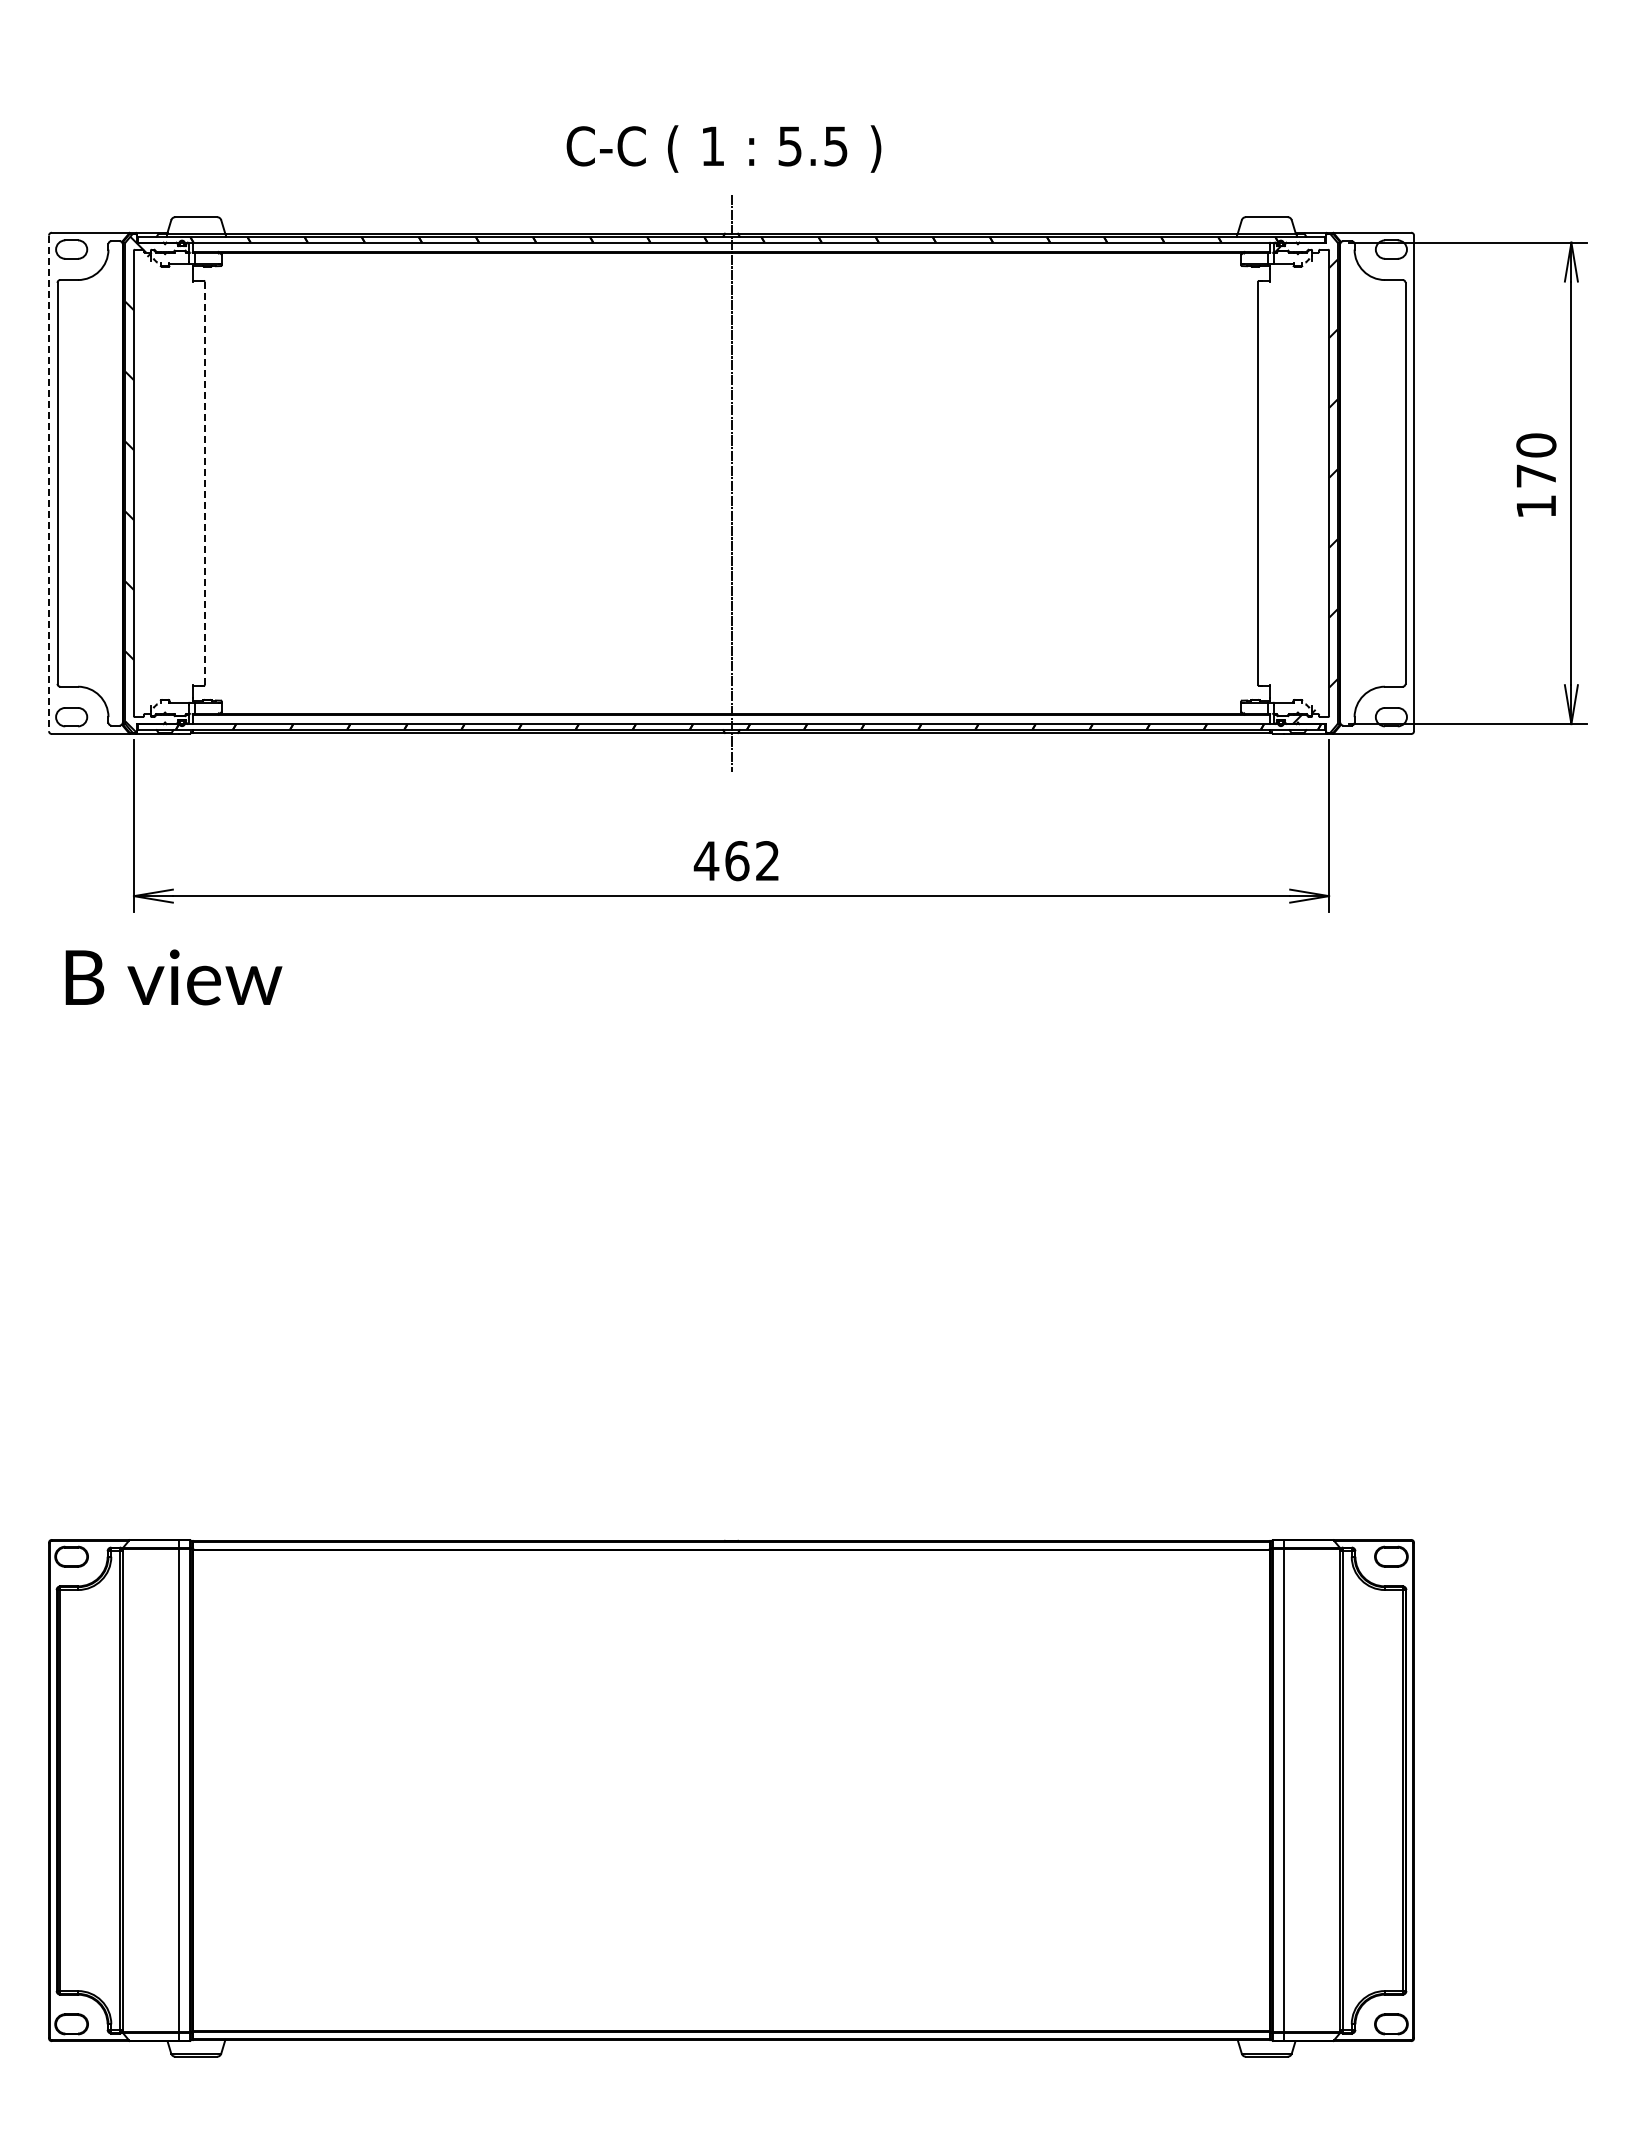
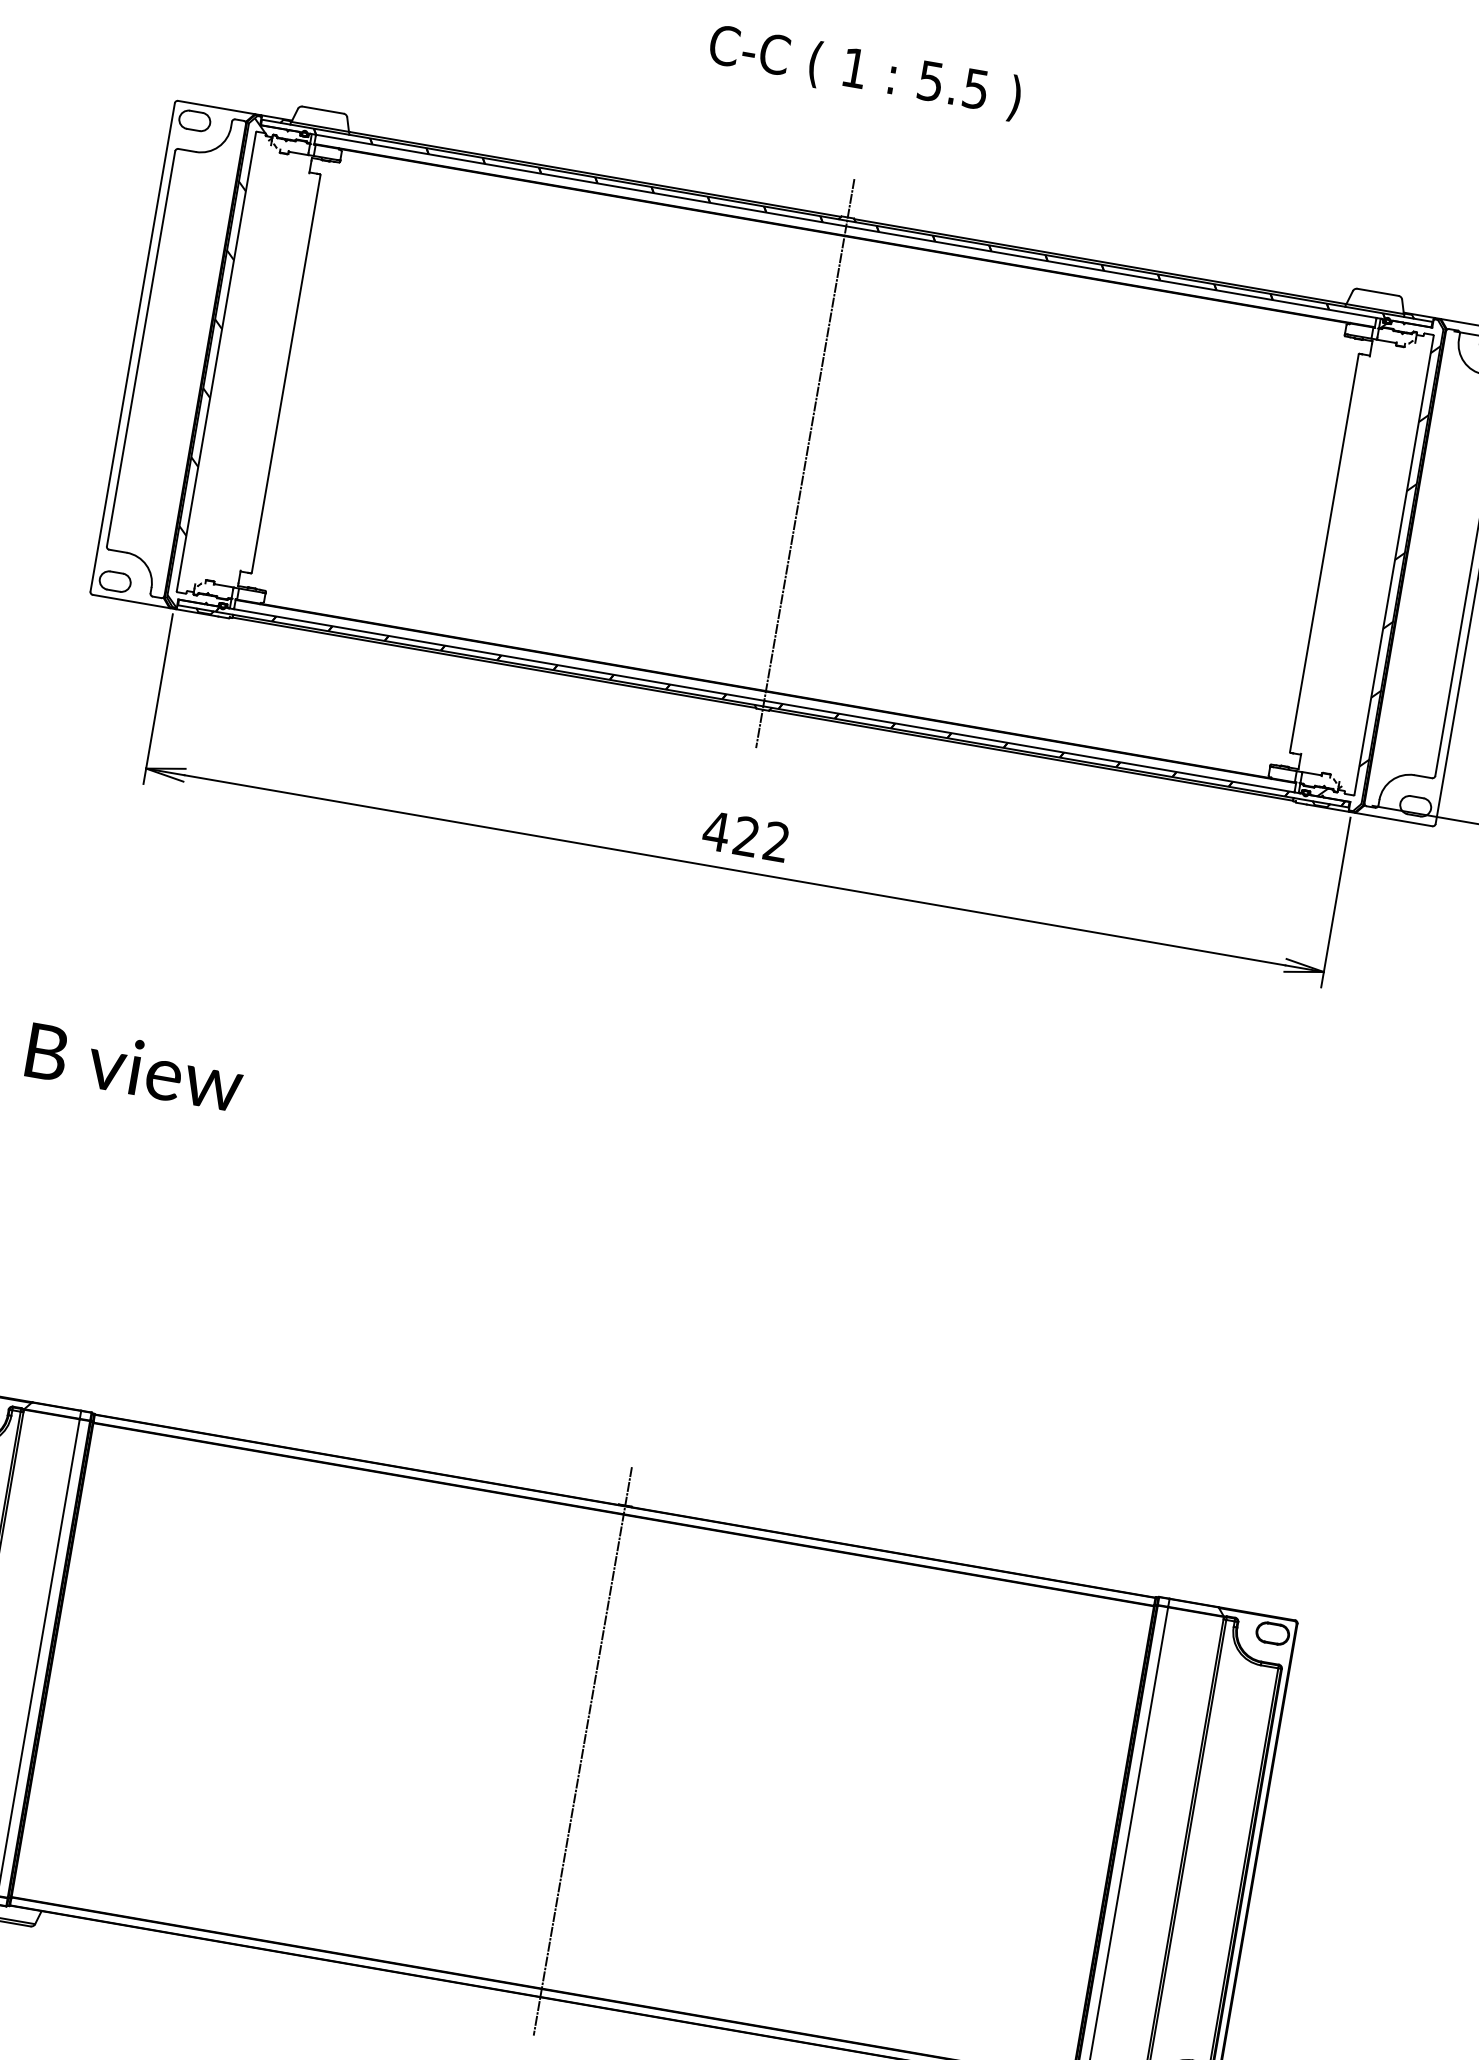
text: (723, 148) -> (864, 72), moved
line: (49, 483) -> (133, 347), dashed -> solid
line: (204, 483) -> (285, 373), dashed -> solid
text: (737, 861) -> (746, 837), 462 -> 422
text: (173, 977) -> (134, 1067), moved
line: (731, 1789) -> (582, 1750), added

